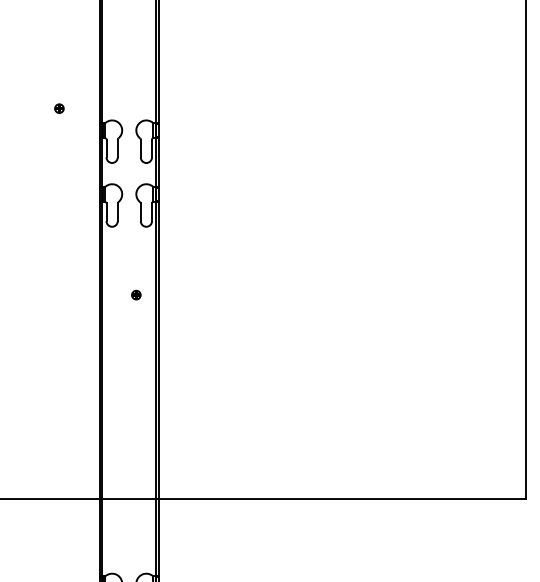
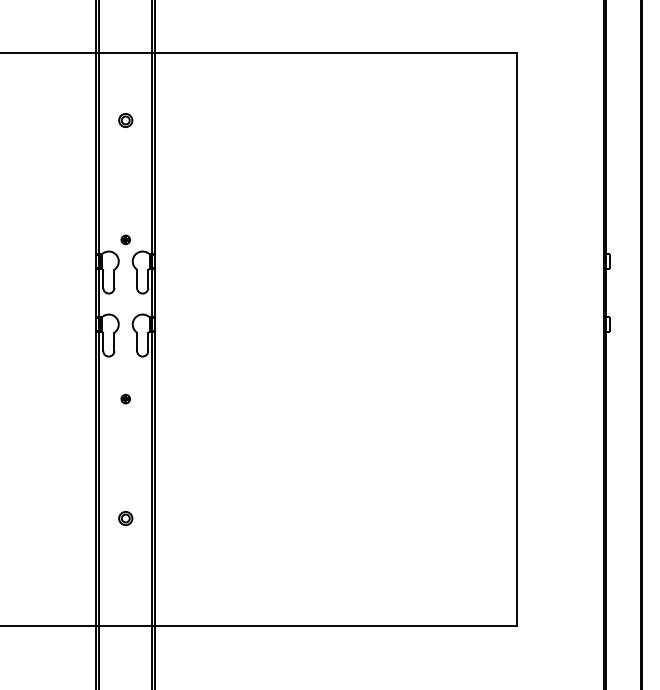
part: (59, 108) -> (125, 239), moved
part: (136, 294) -> (125, 398), moved
part: (129, 390) -> (125, 518), added

